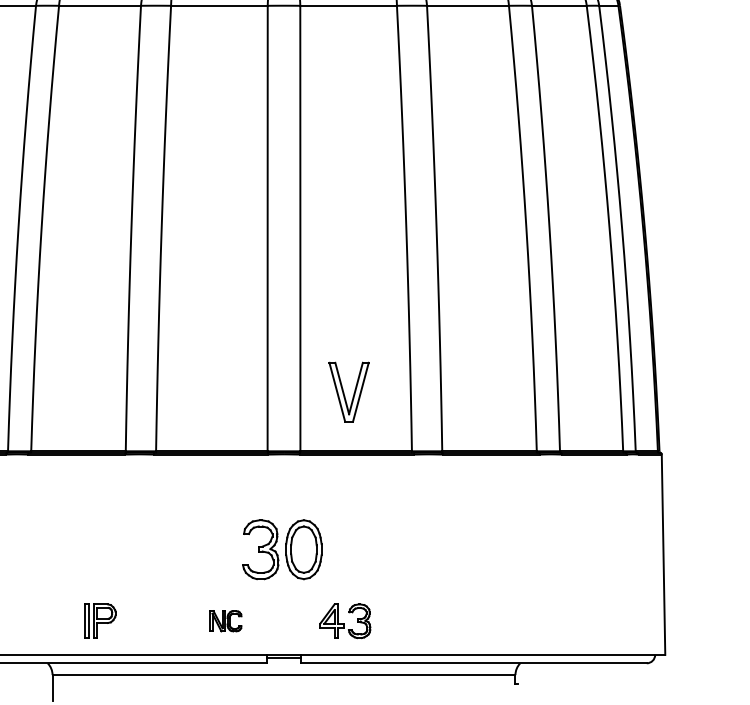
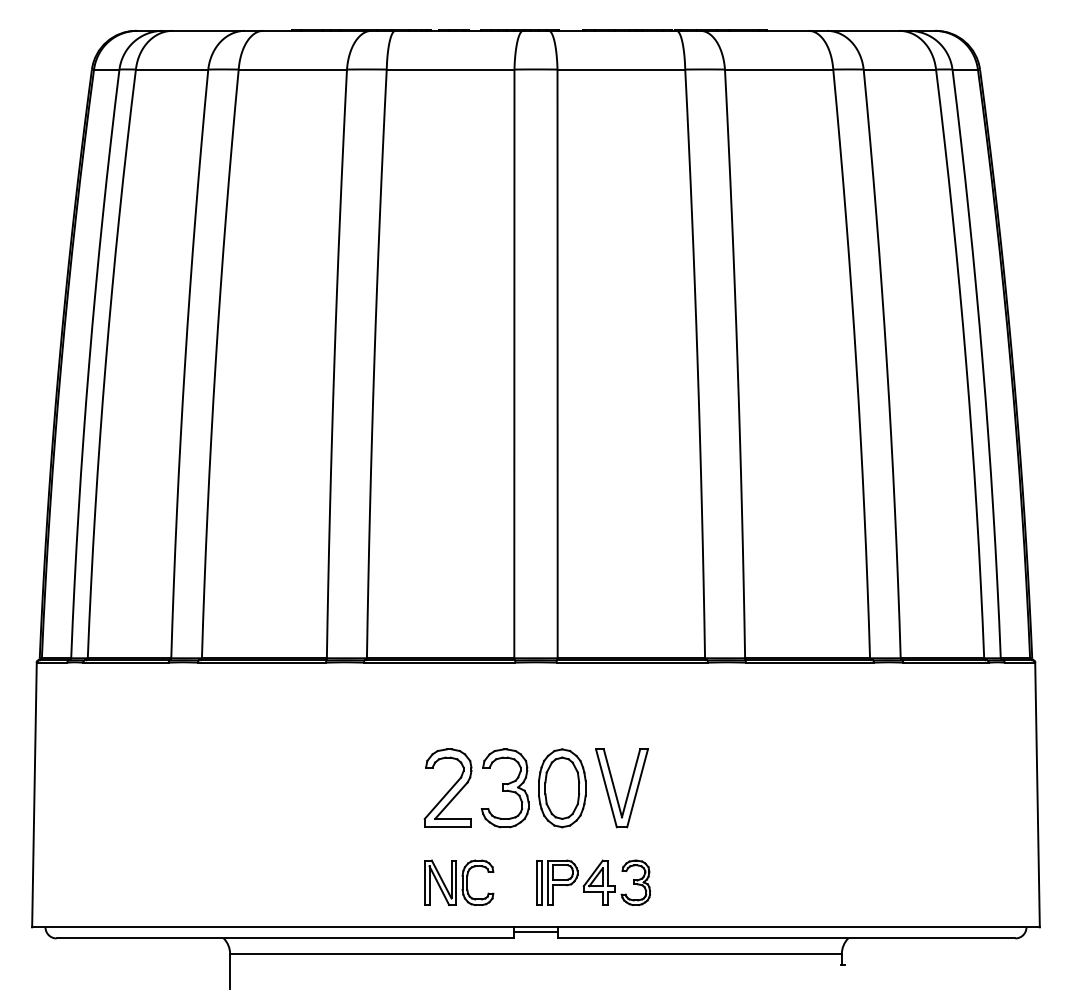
part: (348, 392) -> (621, 788), moved
part: (217, 549) -> (447, 787), added
part: (100, 620) -> (557, 882), moved
part: (226, 620) -> (459, 882), size x1.67

